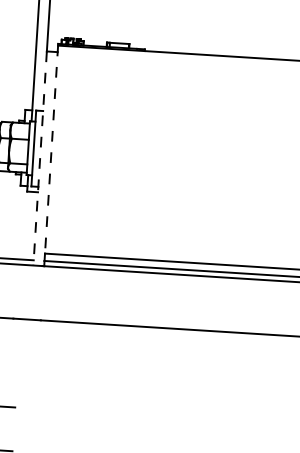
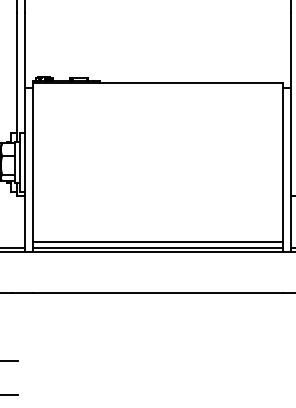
line: (51, 149) -> (33, 162), dashed -> solid
line: (39, 159) -> (24, 170), dashed -> solid

